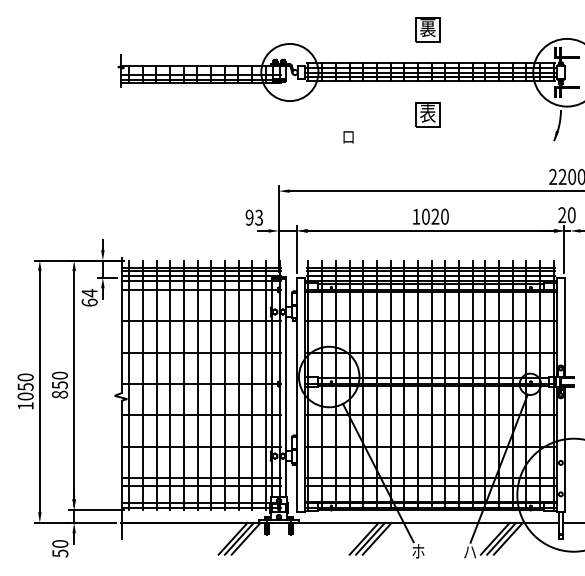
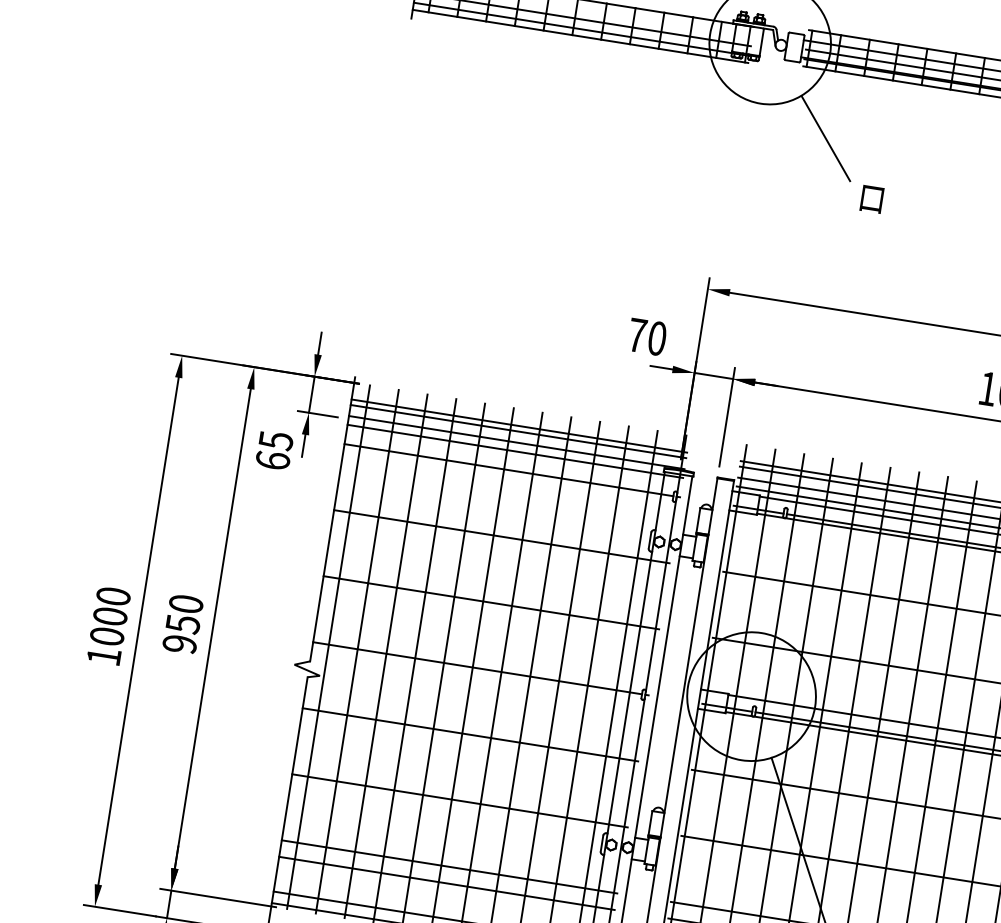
line: (322, 112) -> (825, 138), added
text: (254, 217) -> (647, 336), 93 -> 70
text: (89, 293) -> (275, 441), 64 -> 65
text: (25, 387) -> (109, 617), 1050 -> 1000
text: (59, 394) -> (178, 643), 850 -> 950

